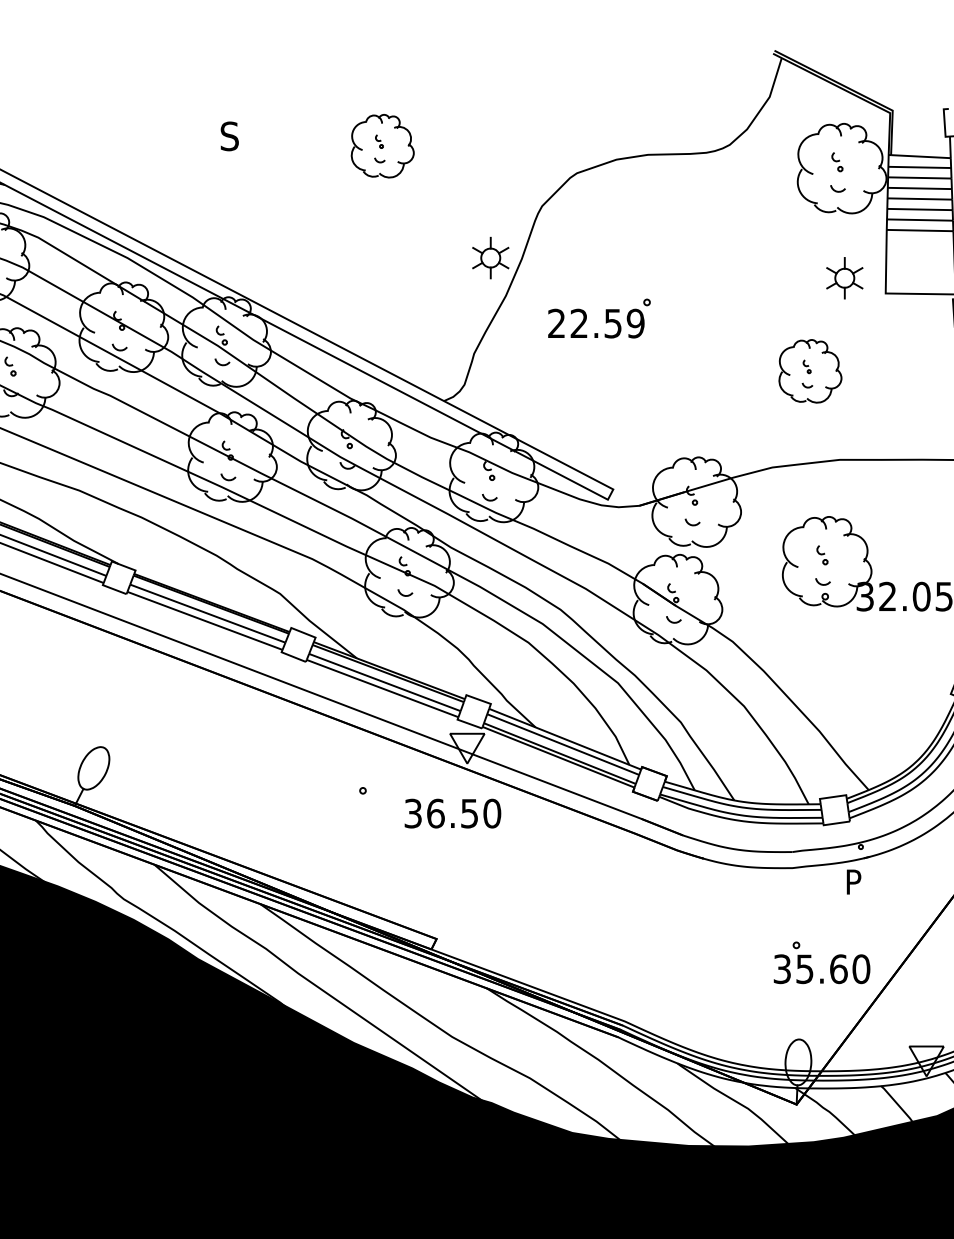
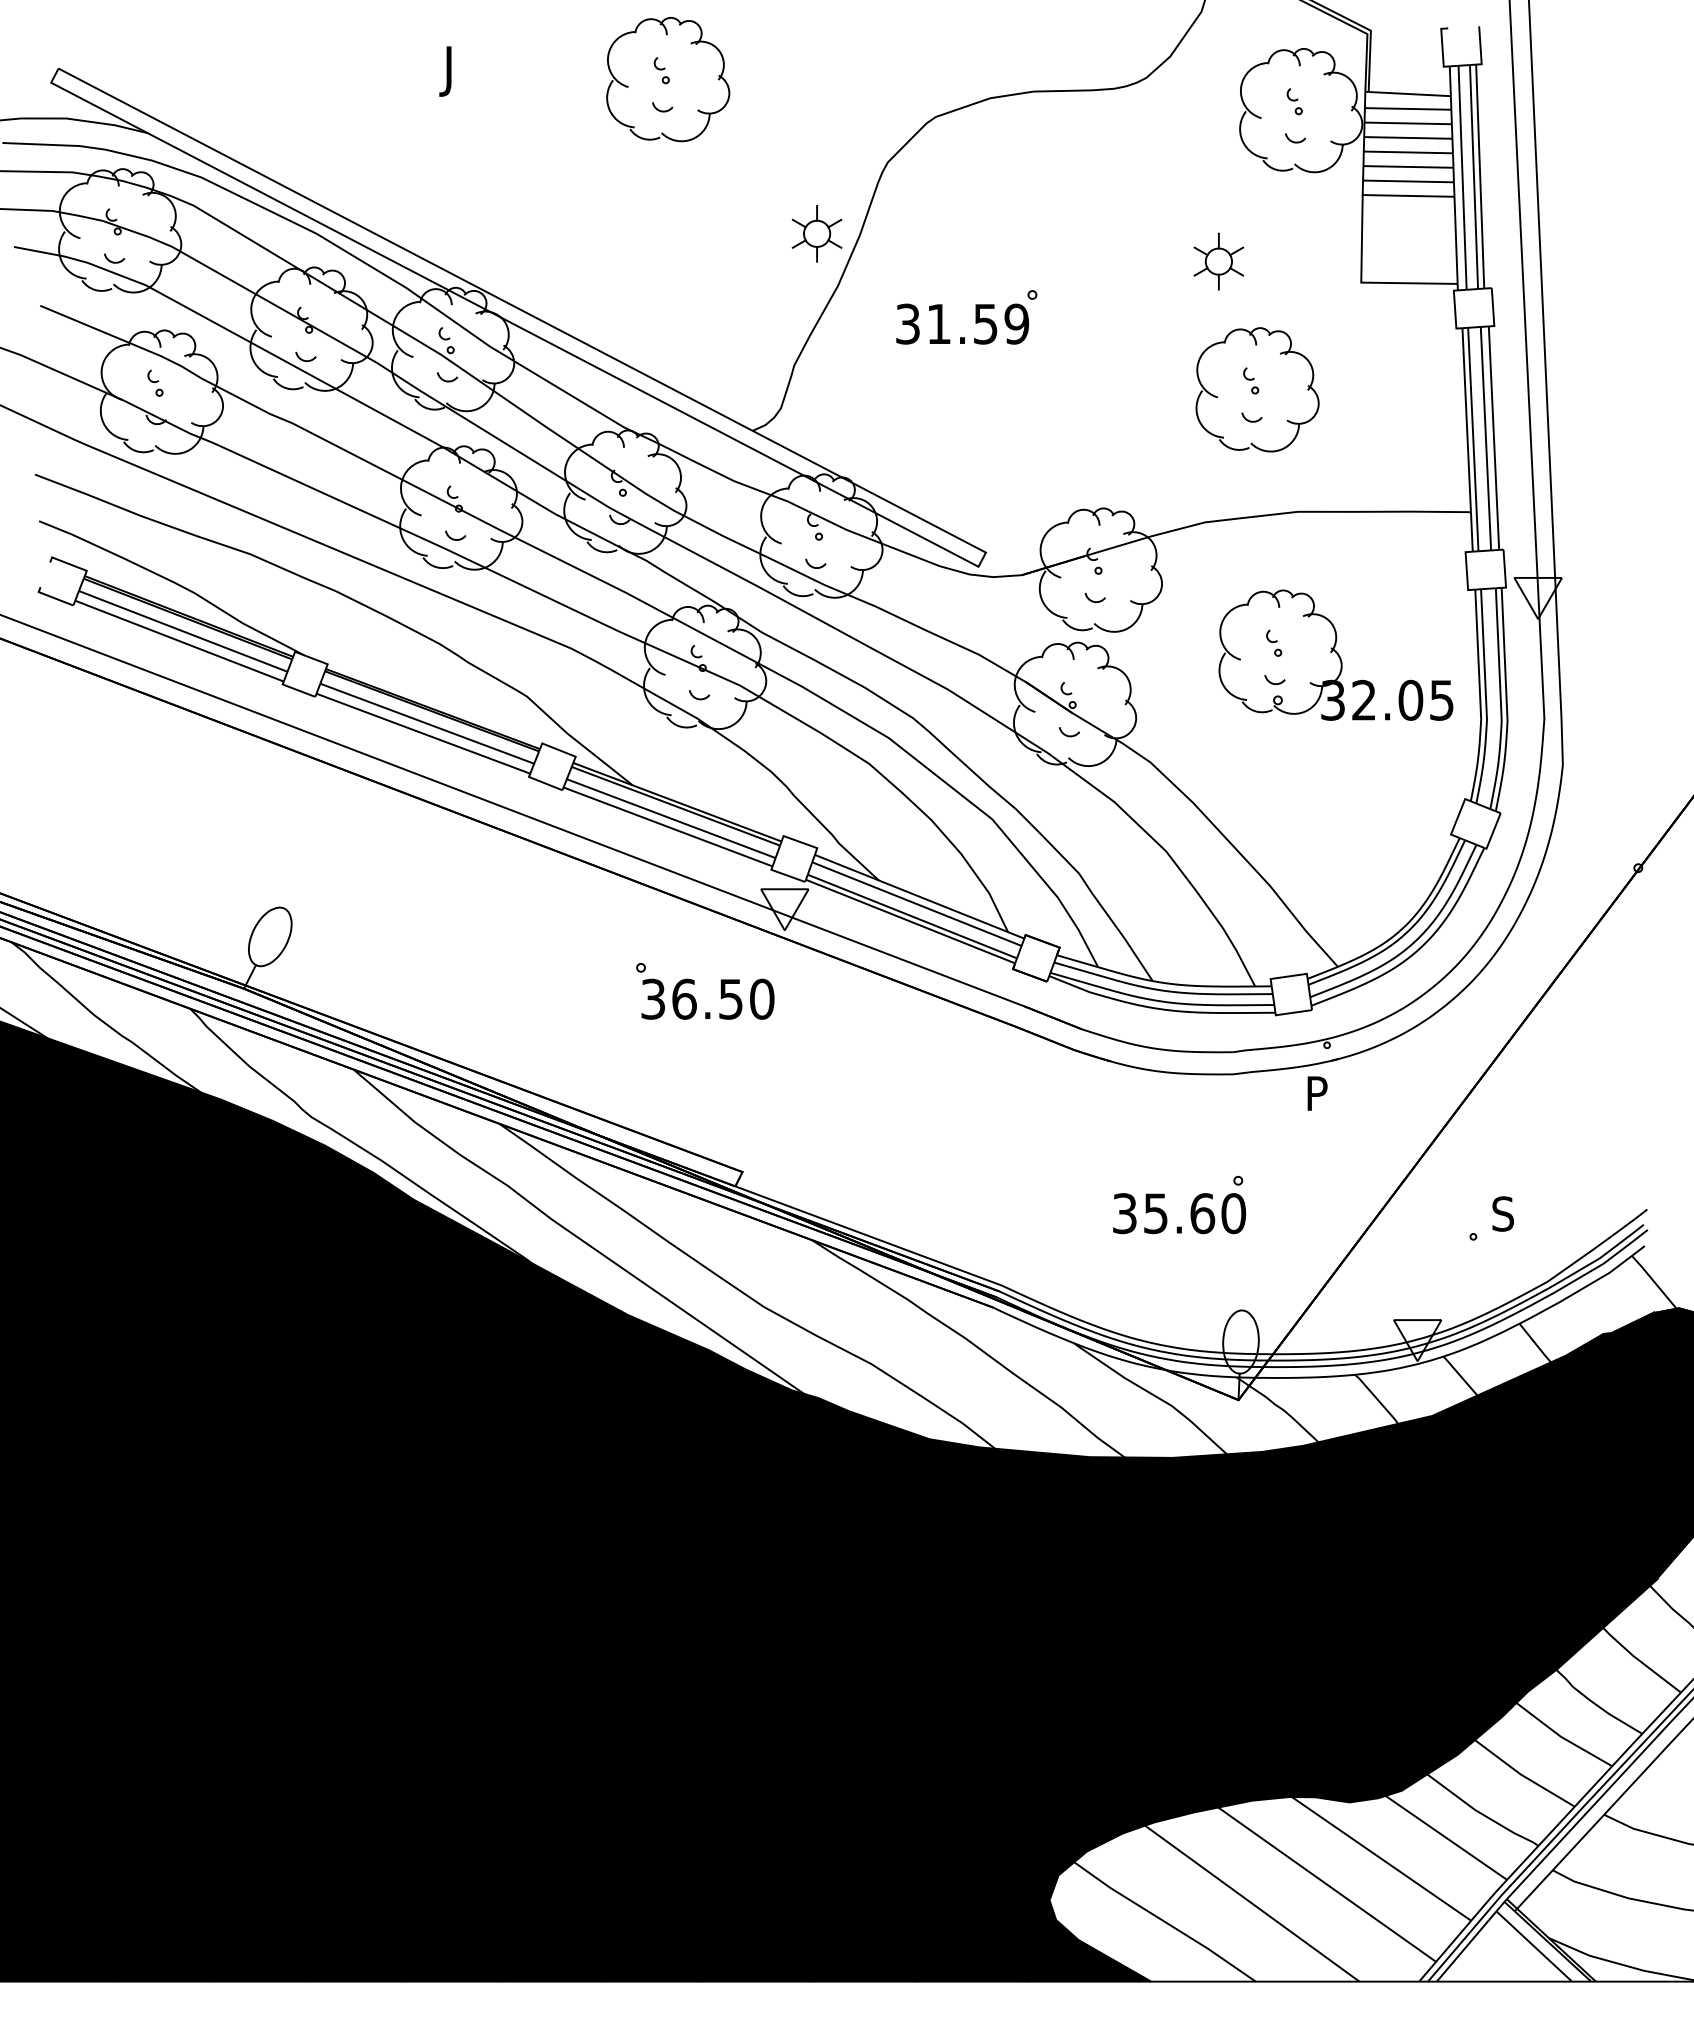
text: (227, 139) -> (454, 70), S -> J
part: (382, 146) -> (668, 79), size x1.43
part: (844, 278) -> (1218, 261), moved
text: (567, 323) -> (923, 323), 22.59 -> 31.59
part: (810, 371) -> (1257, 389), size x1.43
text: (452, 813) -> (707, 998), moved
text: (822, 969) -> (1179, 1213), moved

